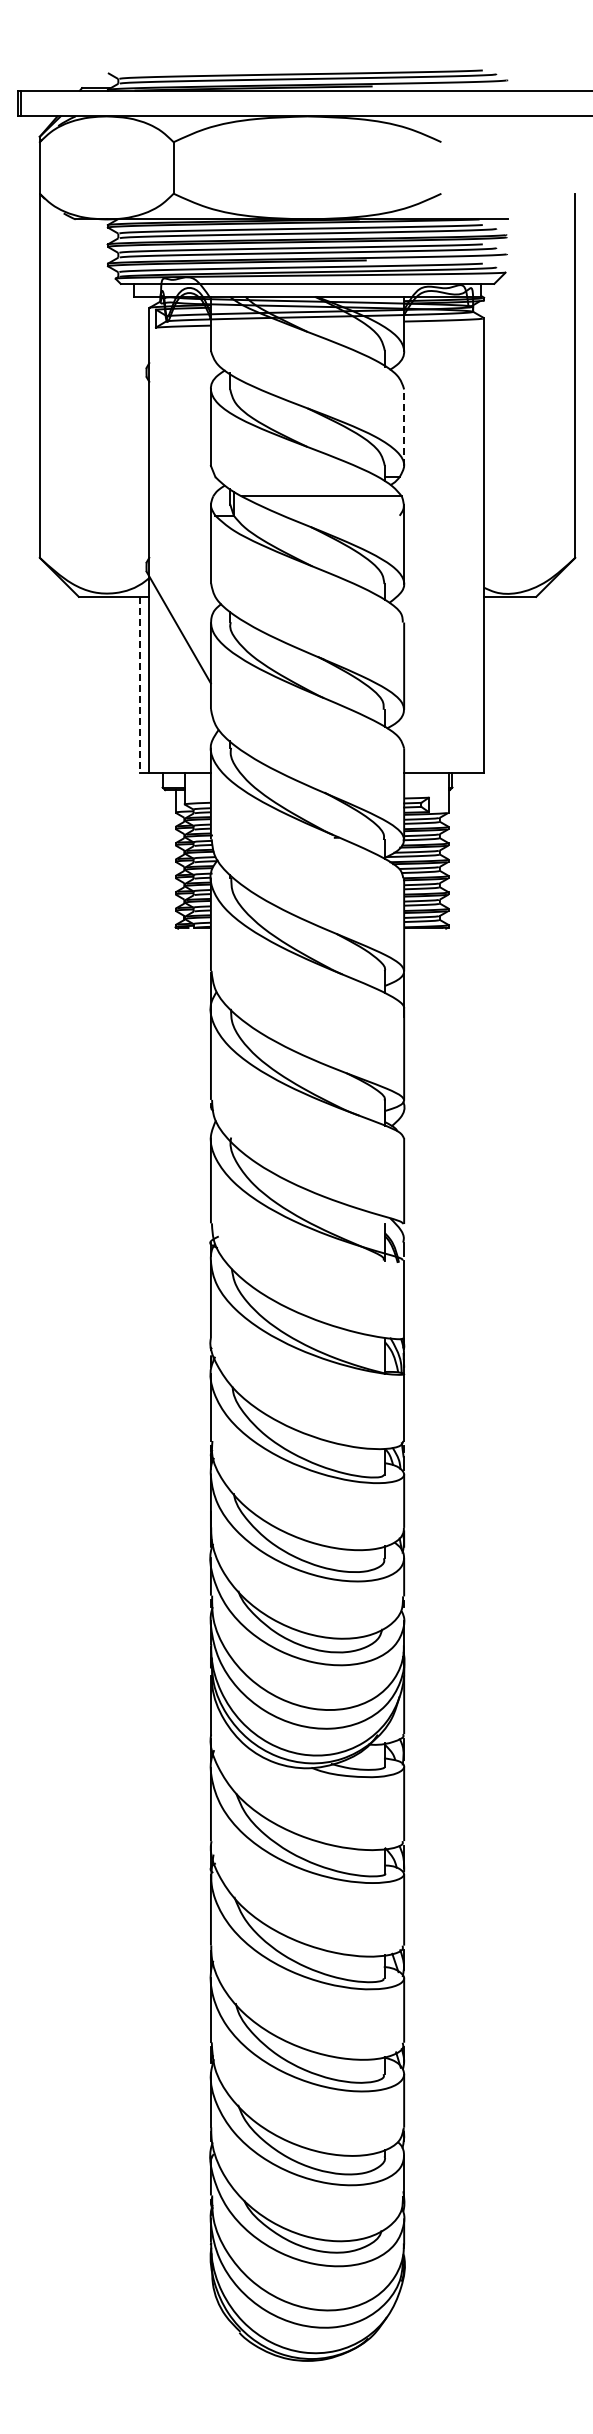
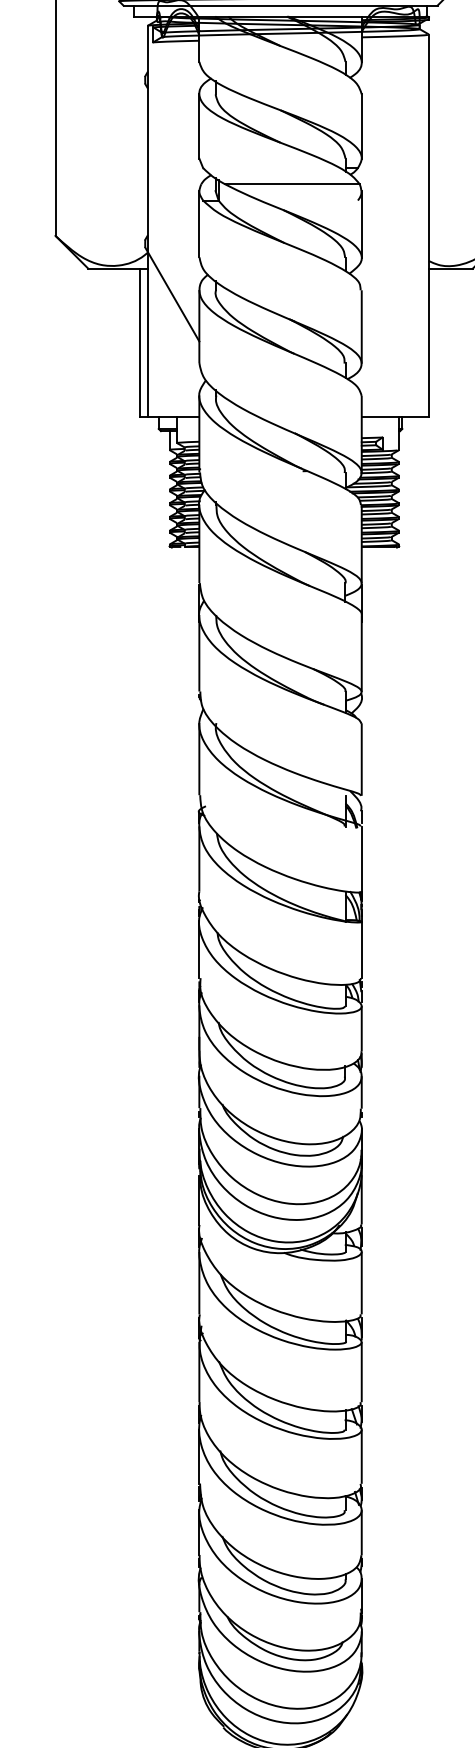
line: (404, 427) -> (362, 126), dashed -> solid
line: (140, 685) -> (140, 343), dashed -> solid

